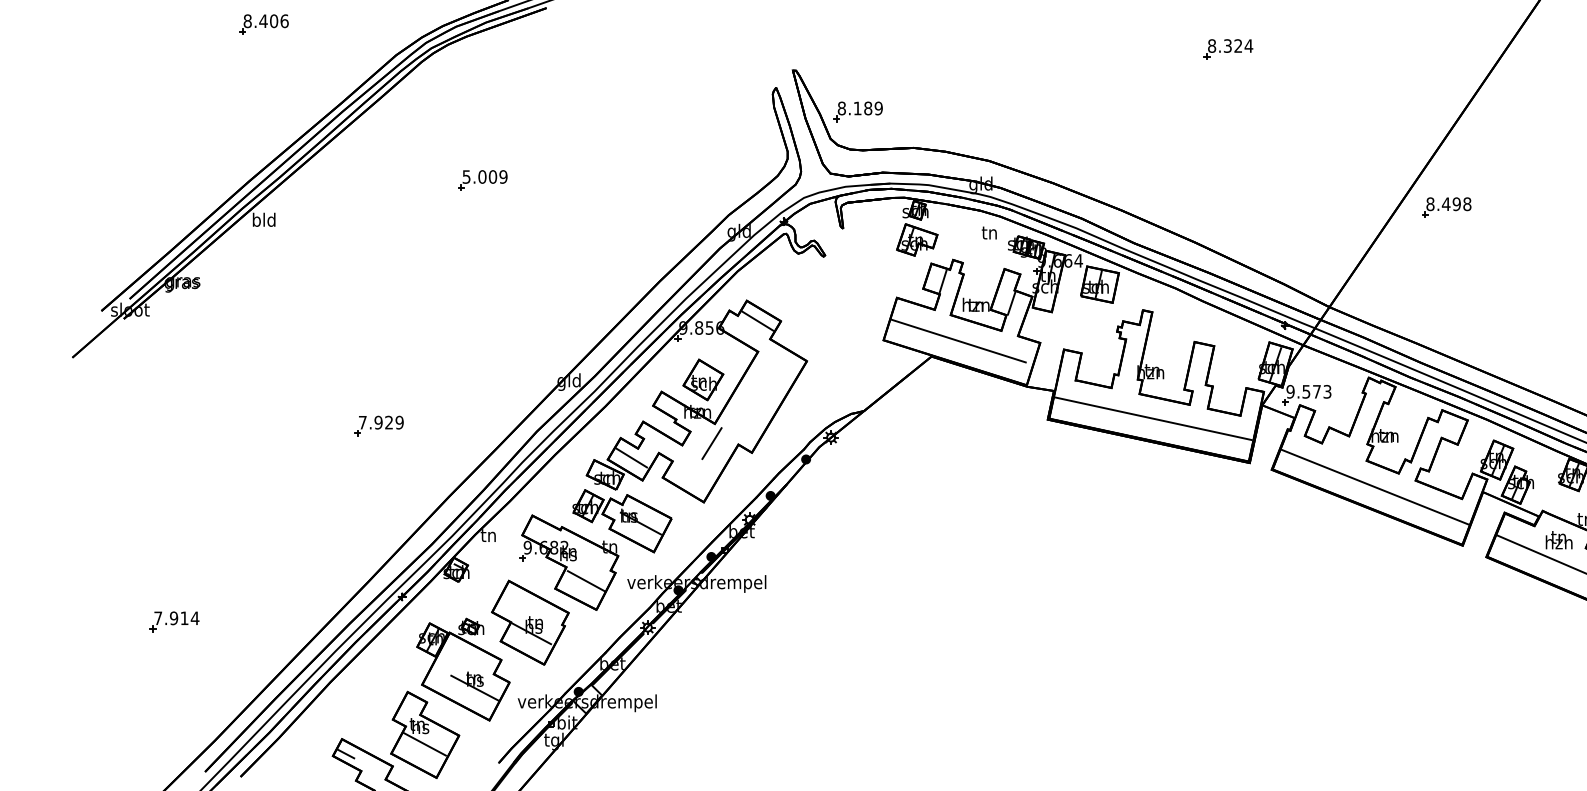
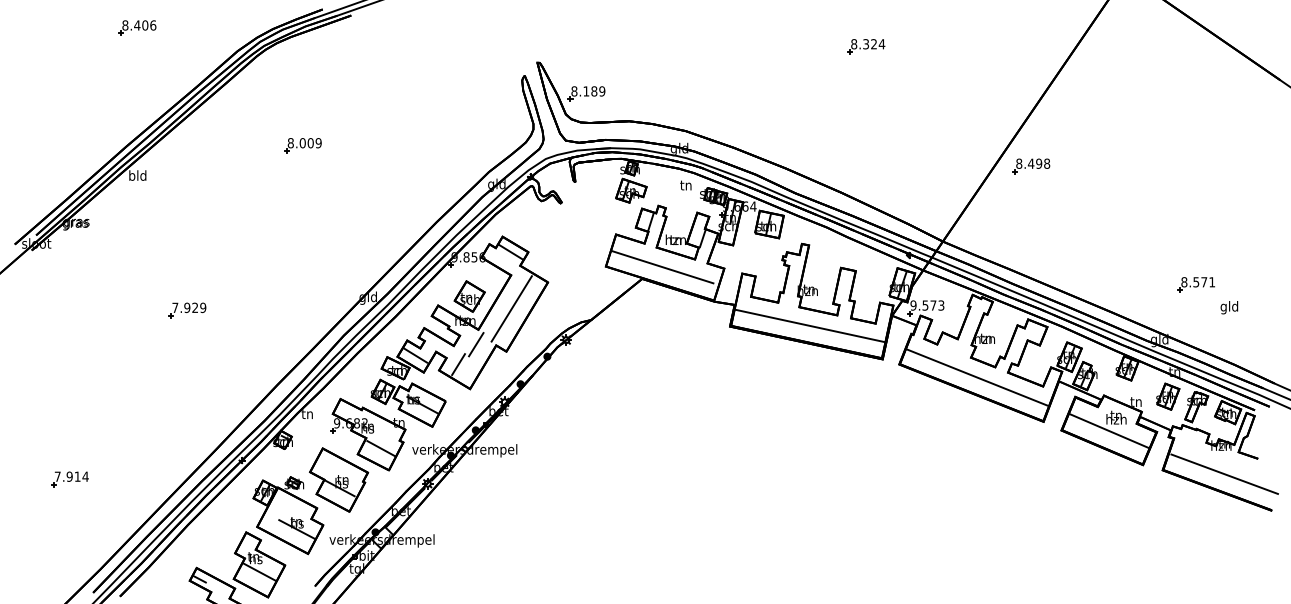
text: (466, 177) -> (290, 143), 5.009 -> 8.009
line: (758, 395) -> (511, 308), added
part: (378, 426) -> (187, 310), moved
line: (688, 469) -> (458, 364), added

